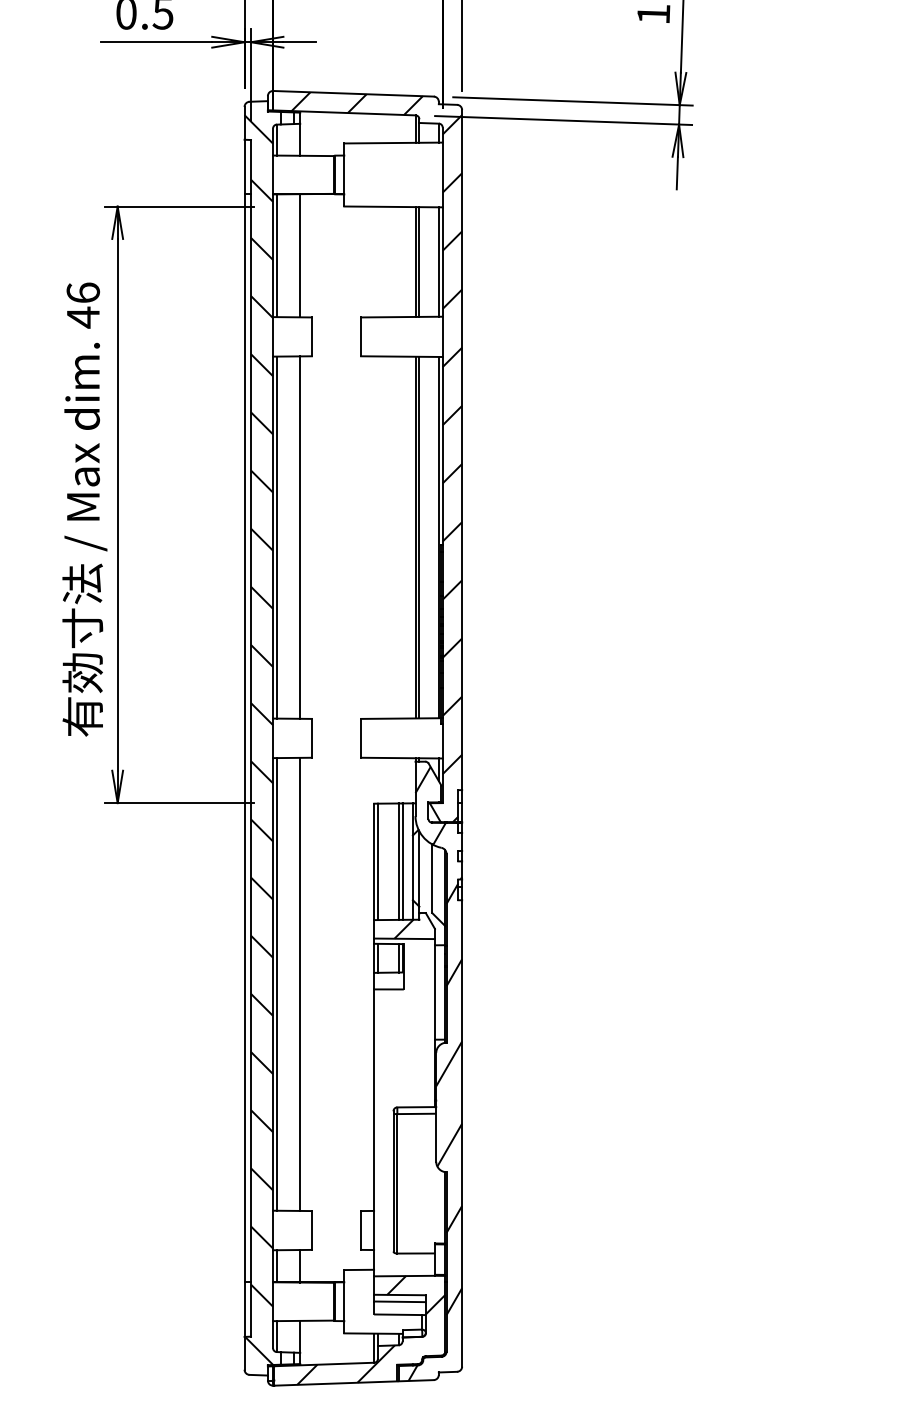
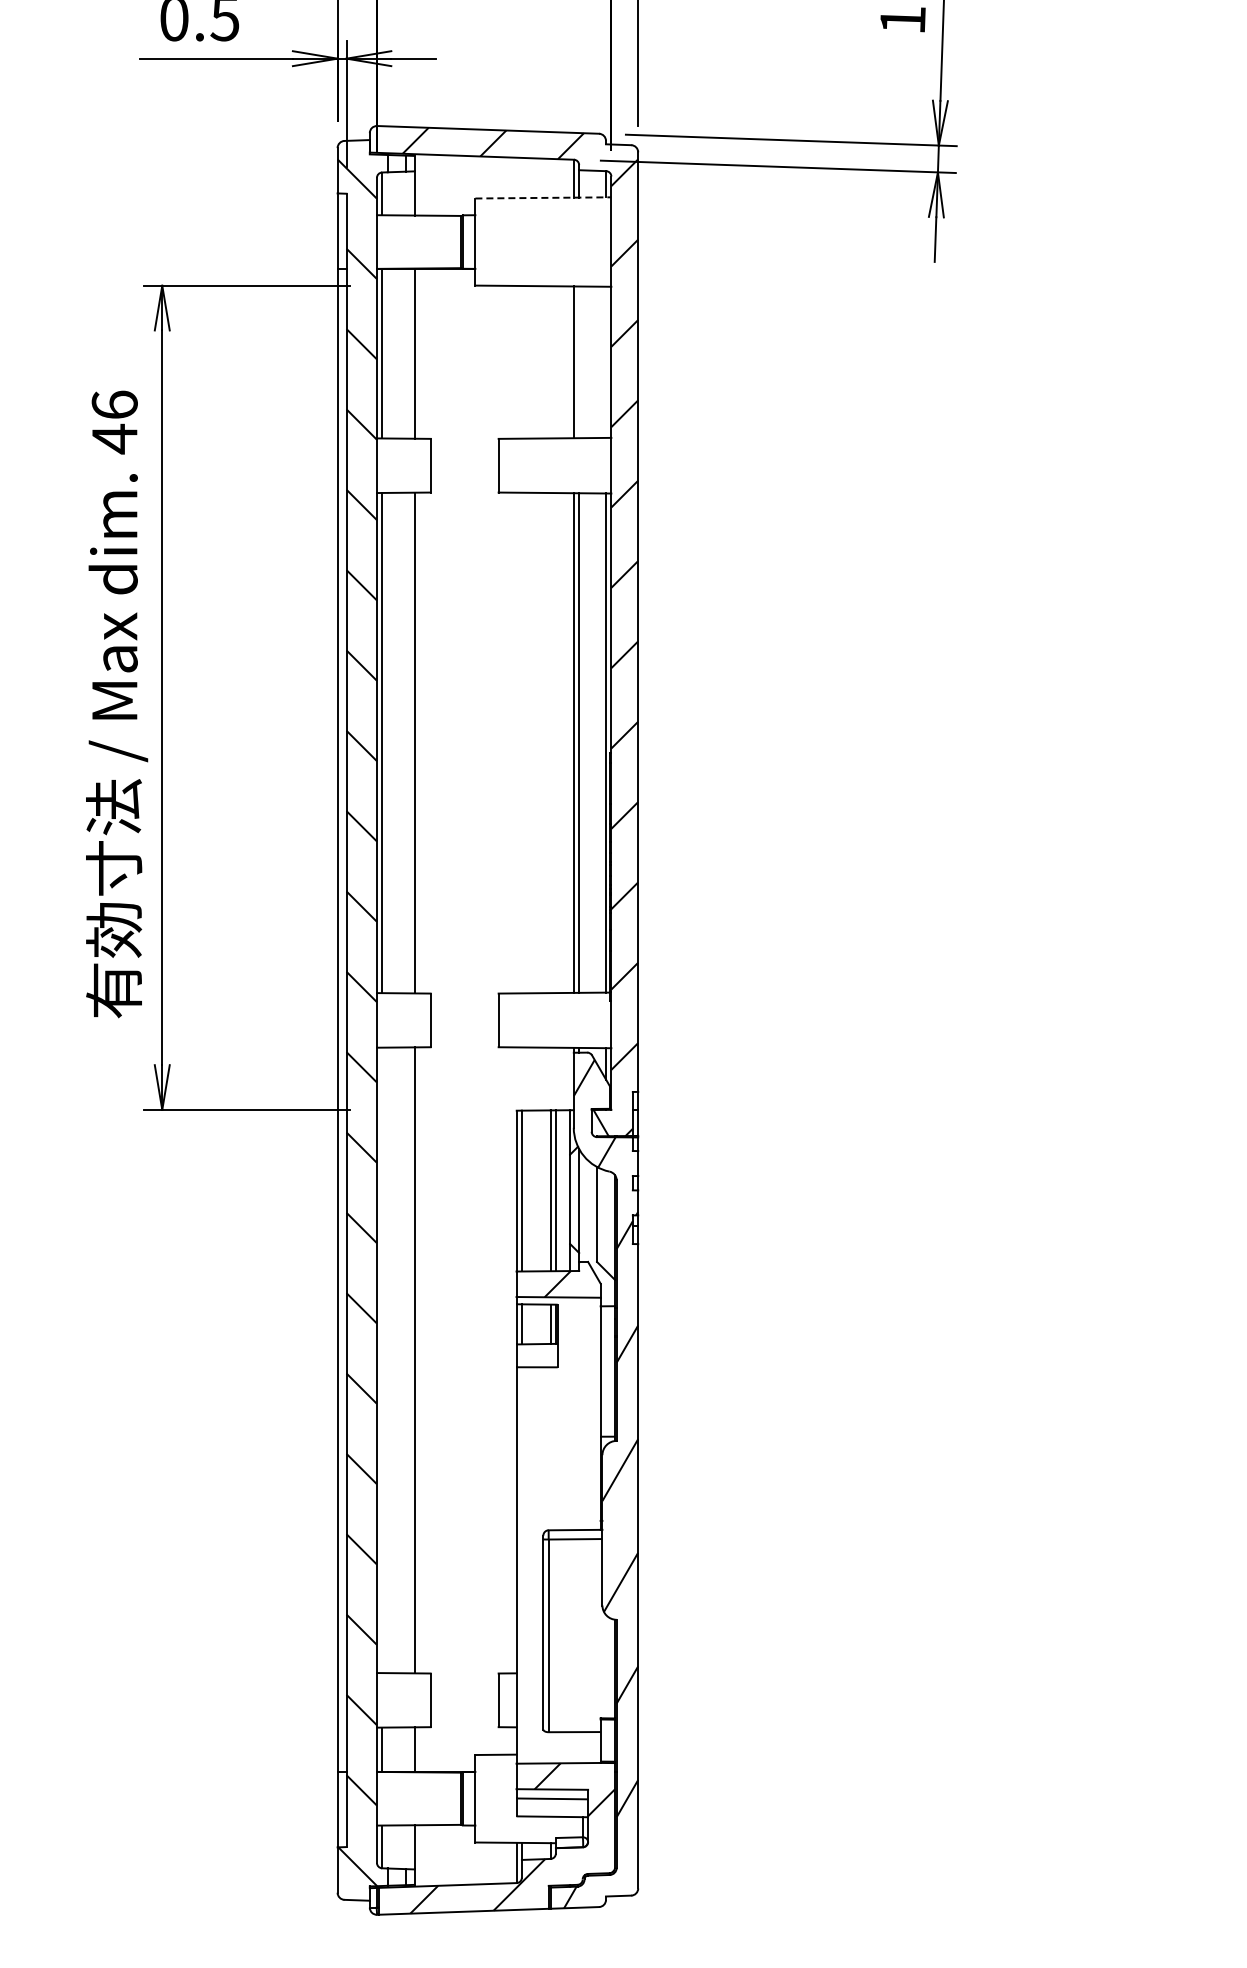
line: (393, 142) -> (543, 197), solid -> dashed
line: (439, 261) -> (606, 361), removed
line: (419, 262) -> (579, 362), removed
line: (277, 984) -> (382, 1360), removed

